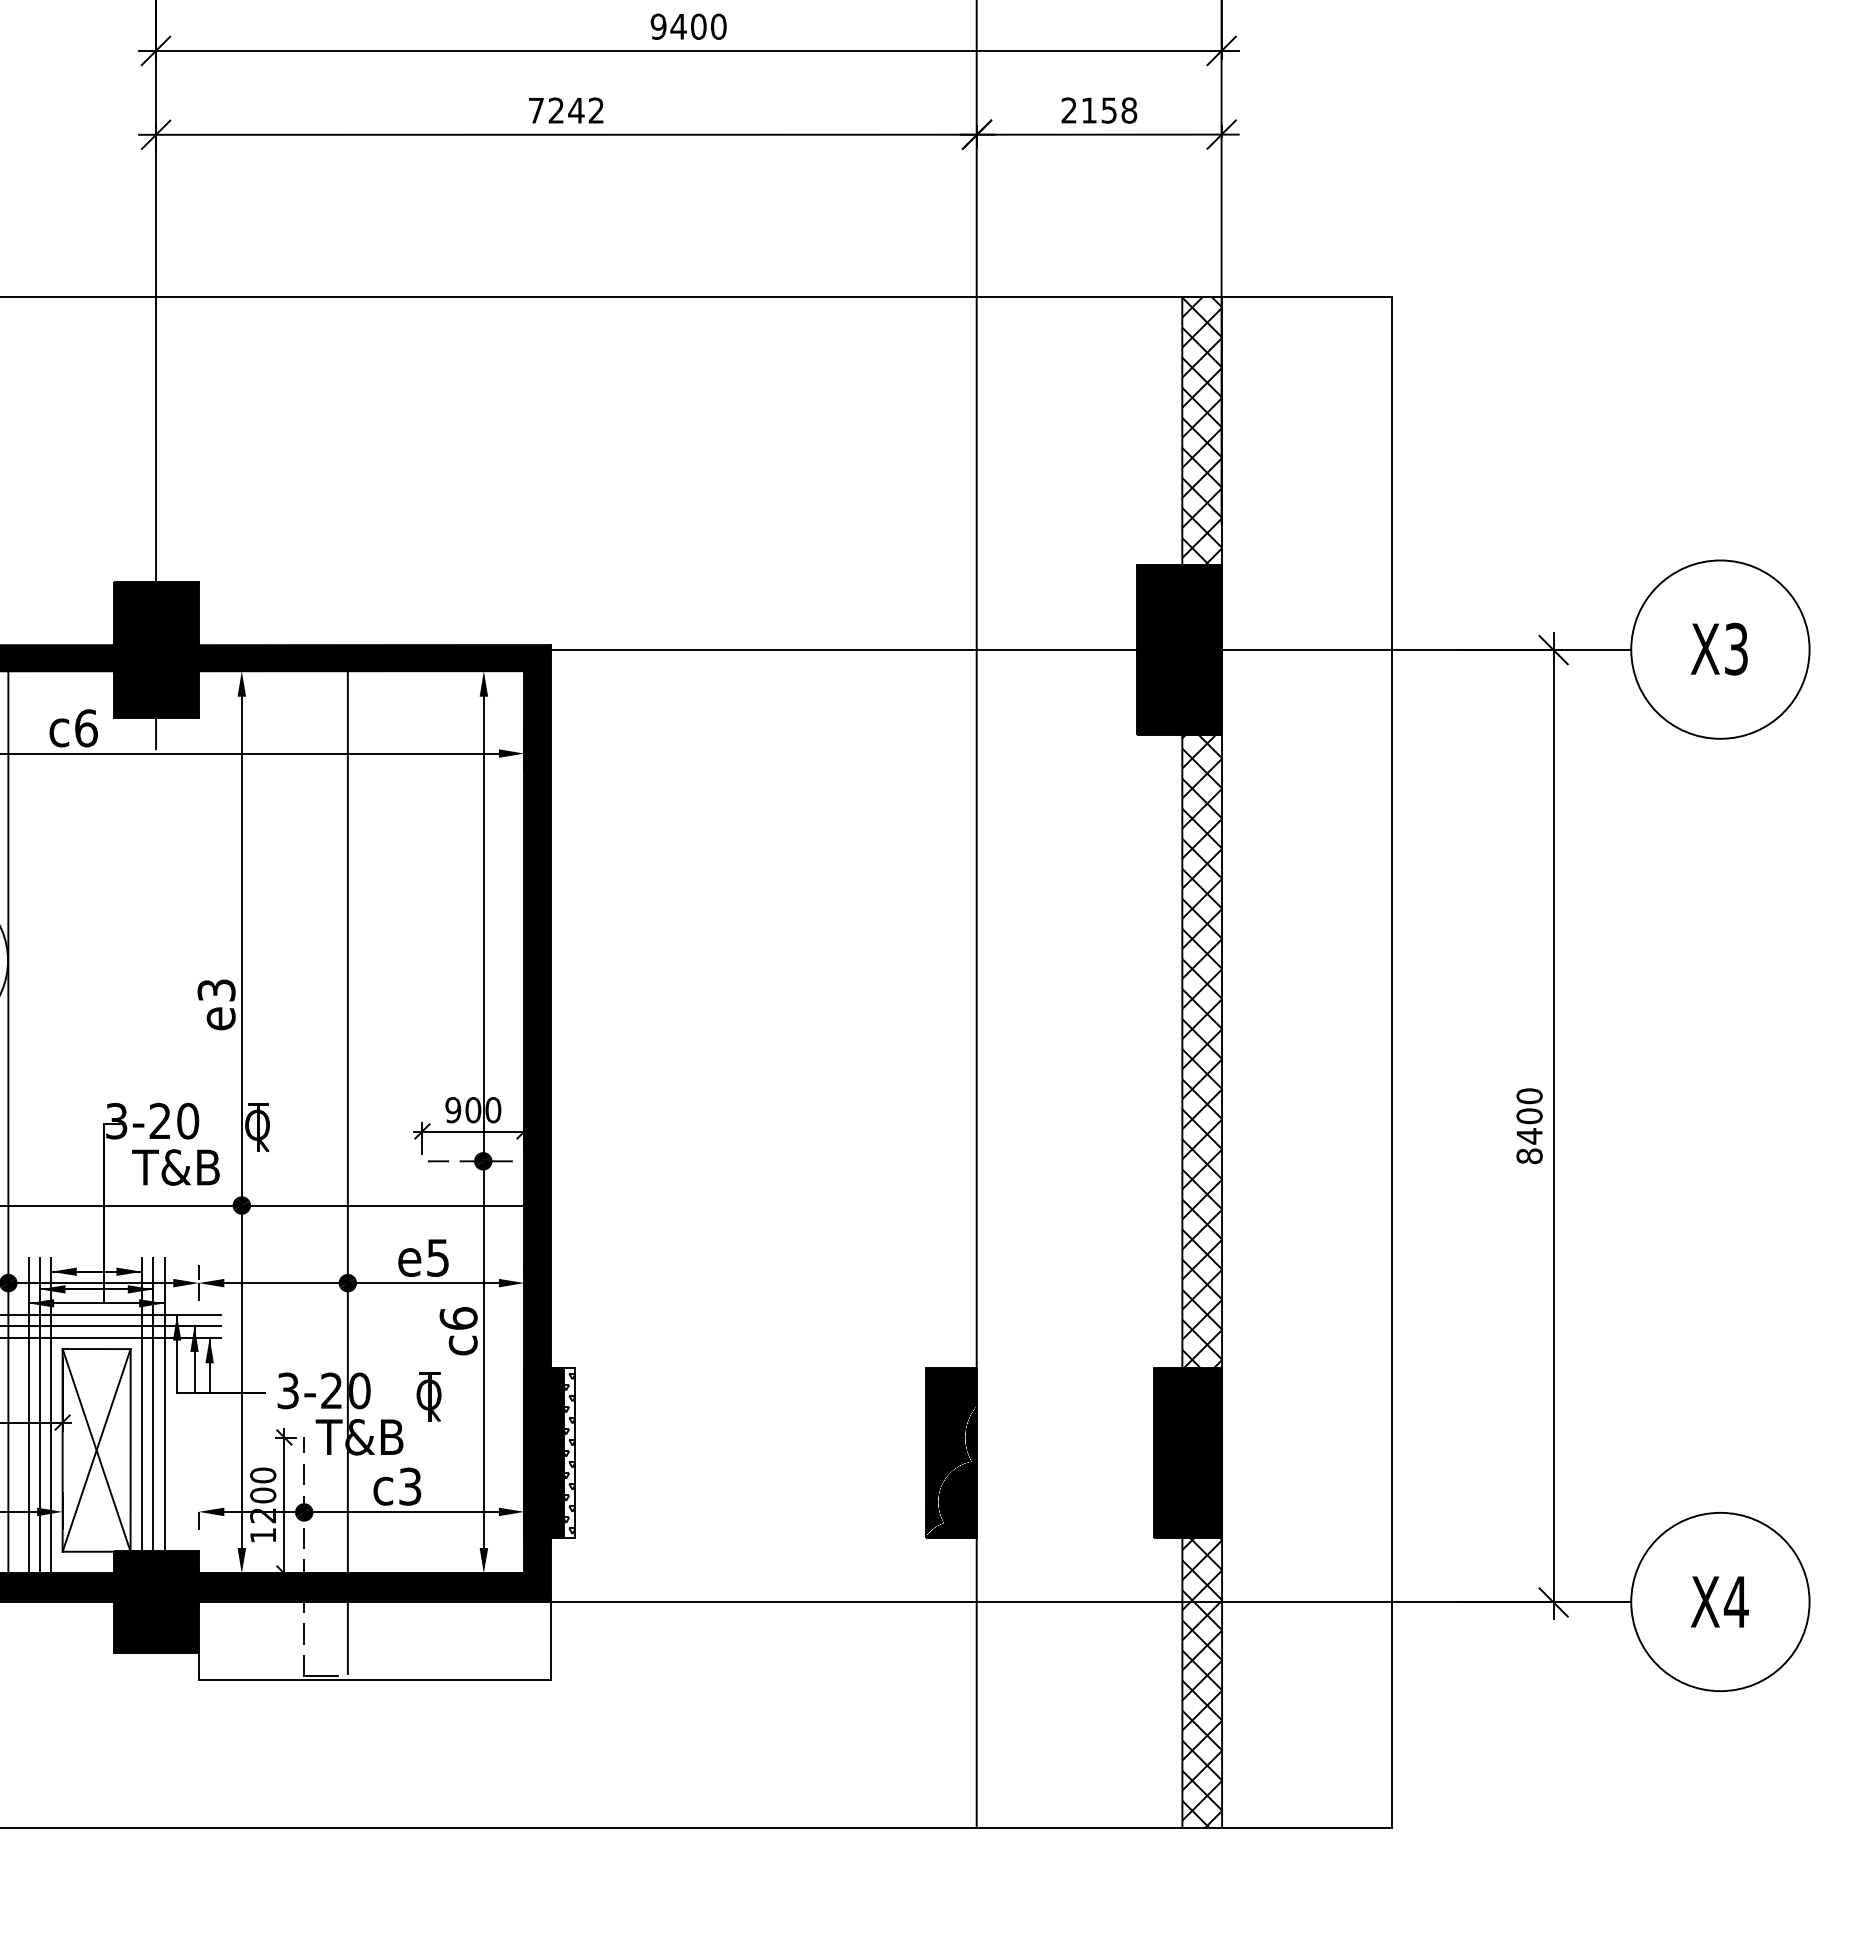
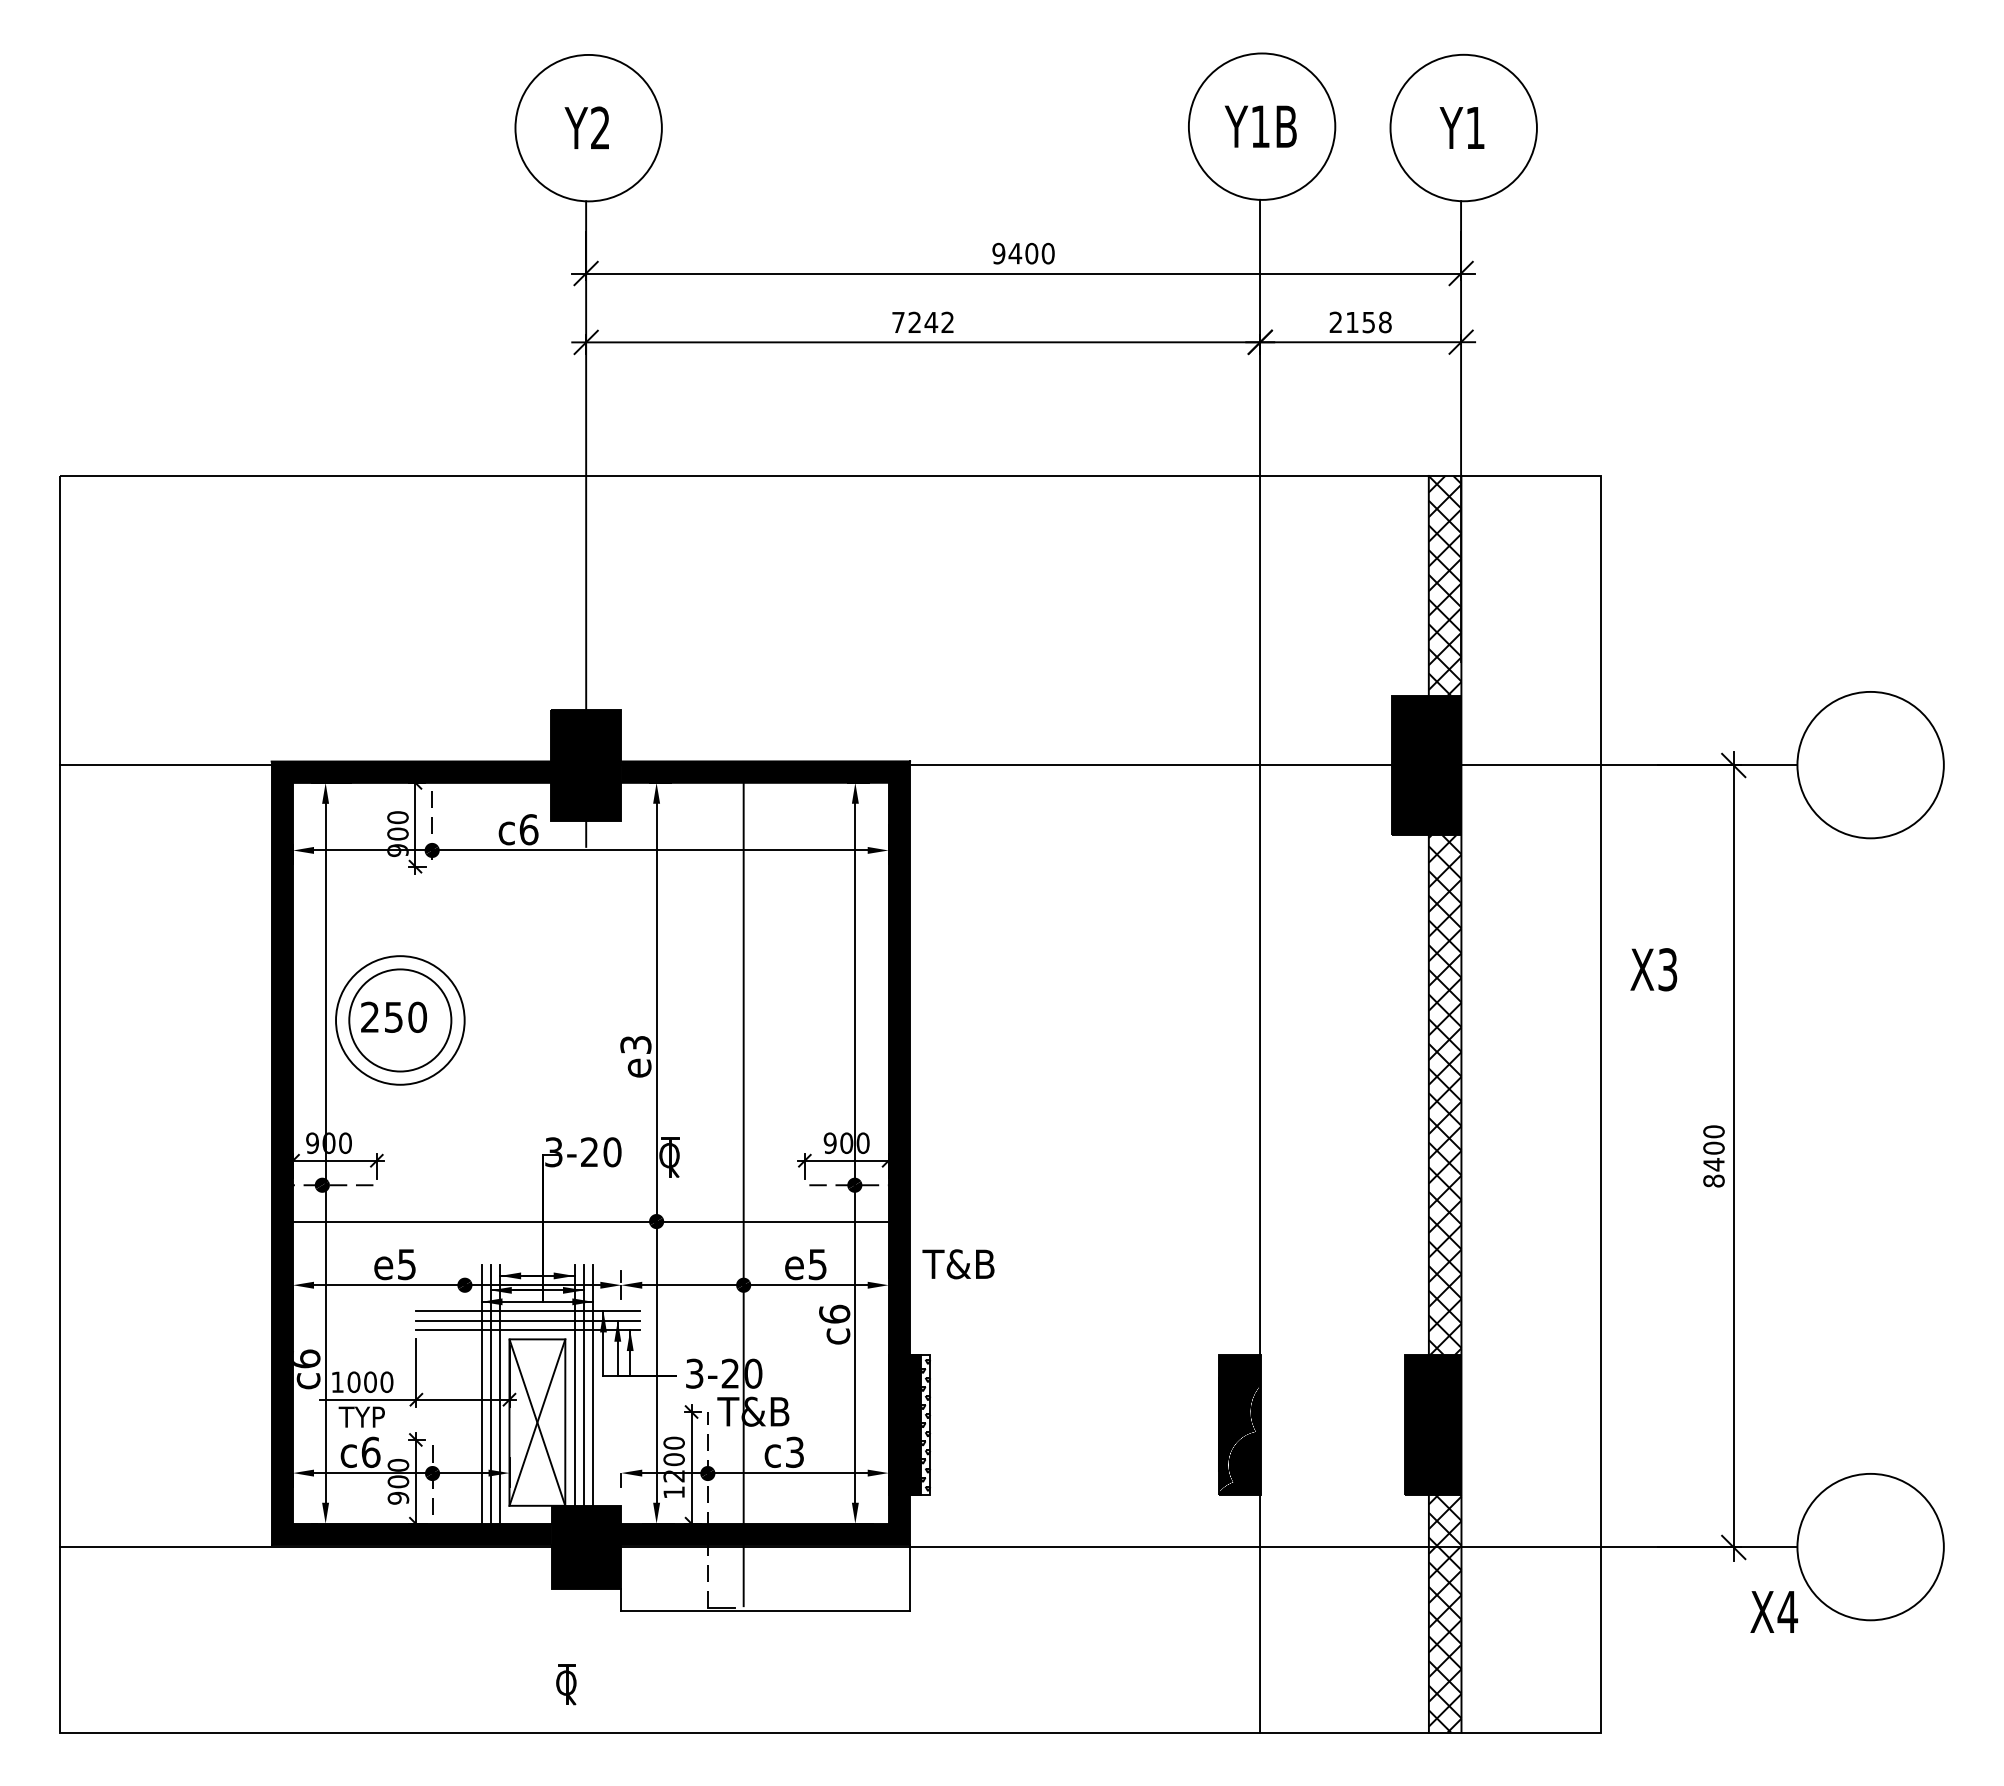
text: (1718, 648) -> (1653, 969), moved
line: (7, 1122) -> (464, 1153), removed
text: (175, 1167) -> (958, 1264), moved
part: (429, 1396) -> (566, 1684), moved
text: (1718, 1601) -> (1773, 1611), moved

